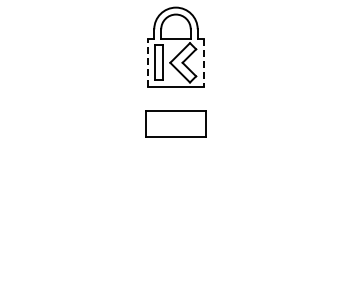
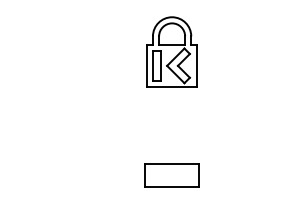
line: (147, 62) -> (147, 65), dashed -> solid
line: (204, 62) -> (197, 65), dashed -> solid
part: (175, 123) -> (171, 174), moved

